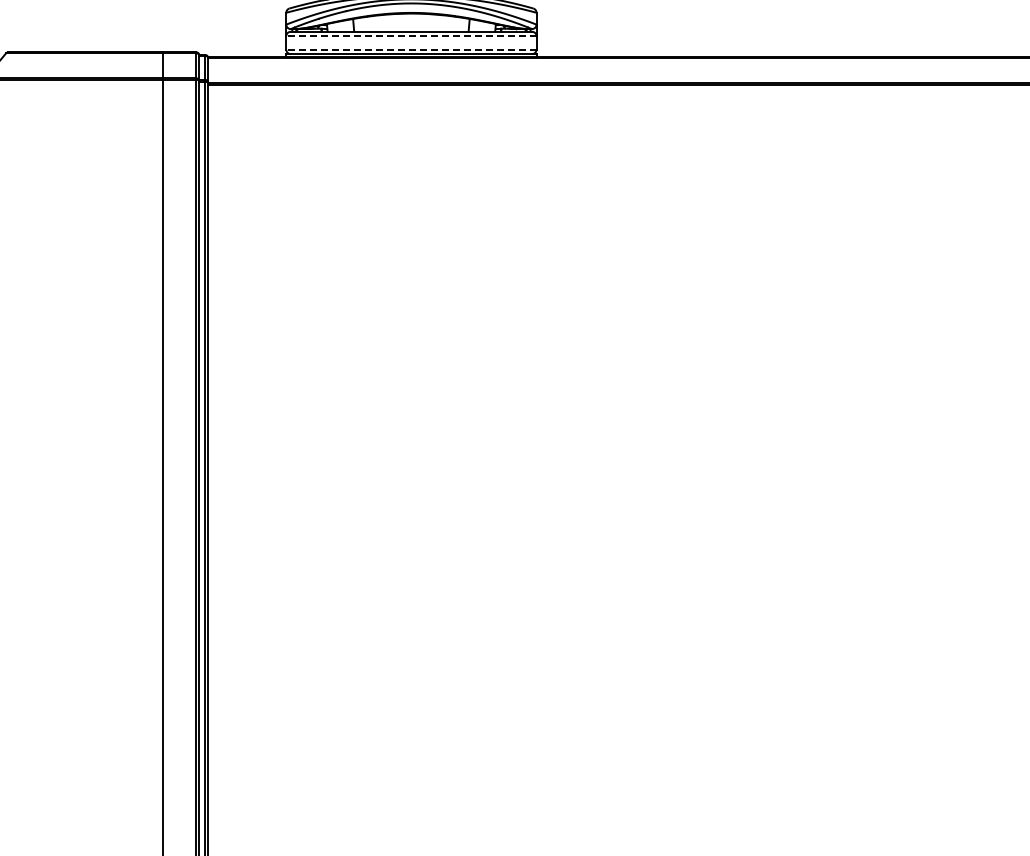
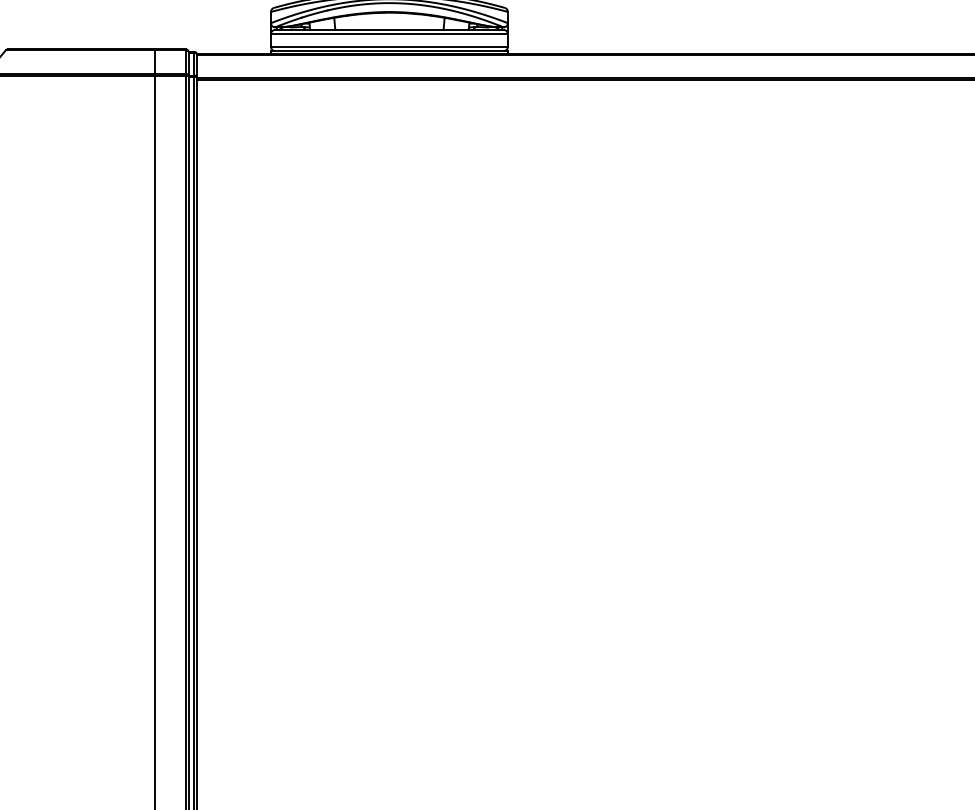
line: (410, 36) -> (388, 34), dashed -> solid
line: (410, 49) -> (388, 46), dashed -> solid

